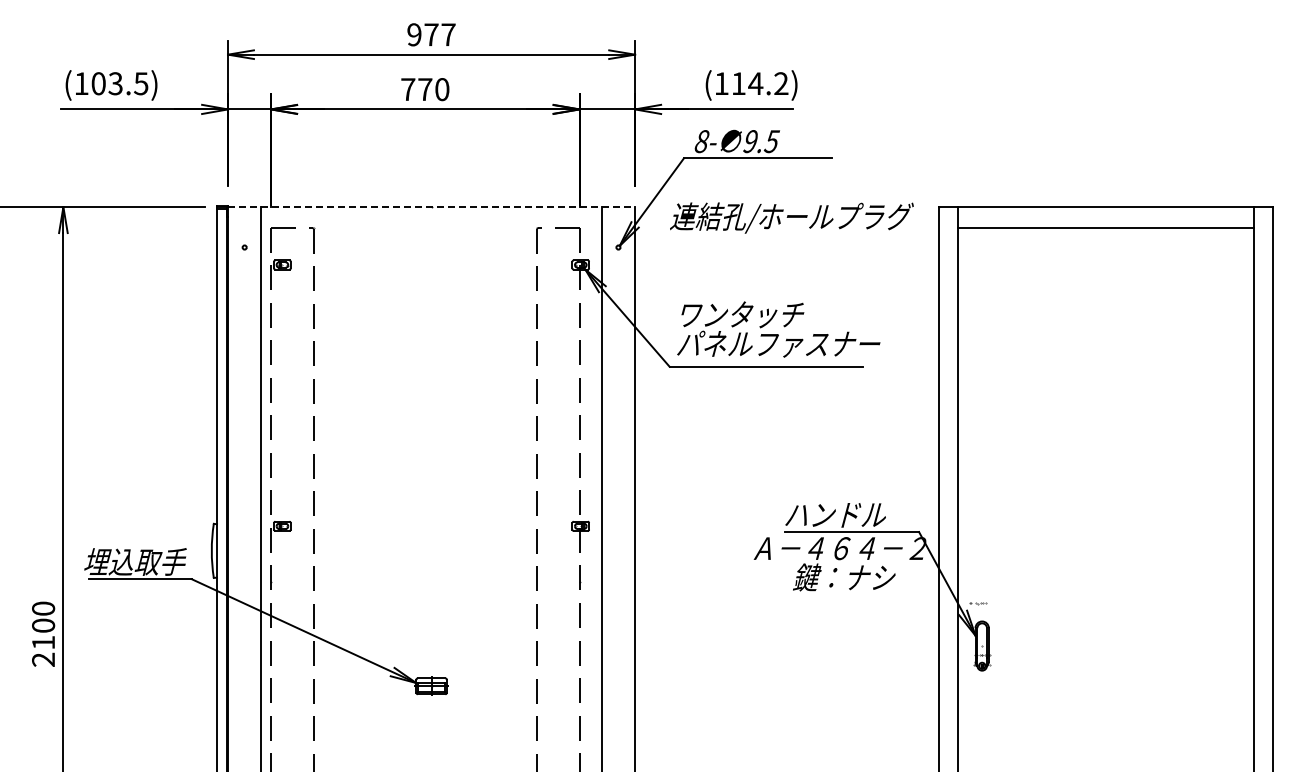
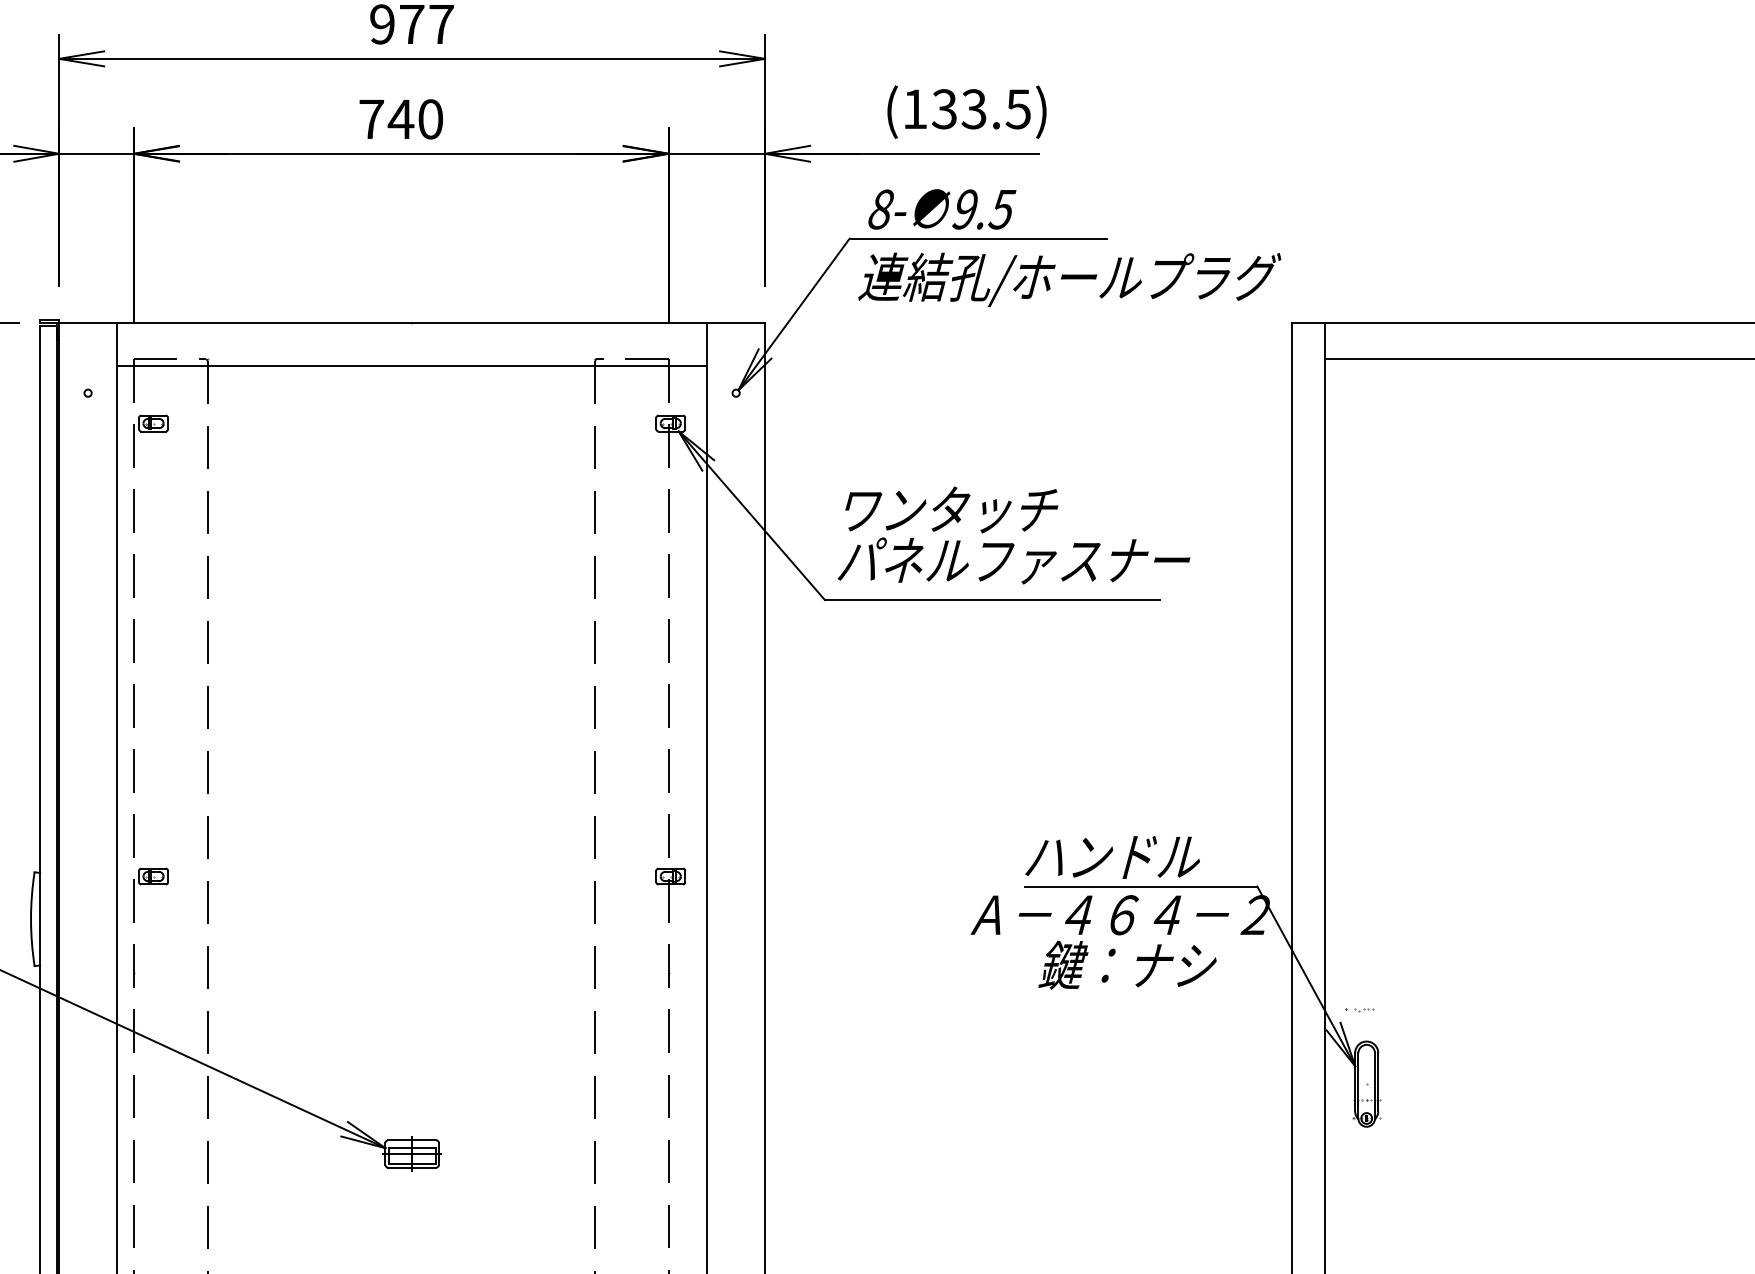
text: (759, 83) -> (980, 108), (114.2) -> (133.5)
text: (424, 89) -> (399, 119), 770 -> 740
line: (431, 207) -> (411, 323), dashed -> solid
text: (791, 217) -> (1069, 278), moved
line: (431, 232) -> (411, 367), added

